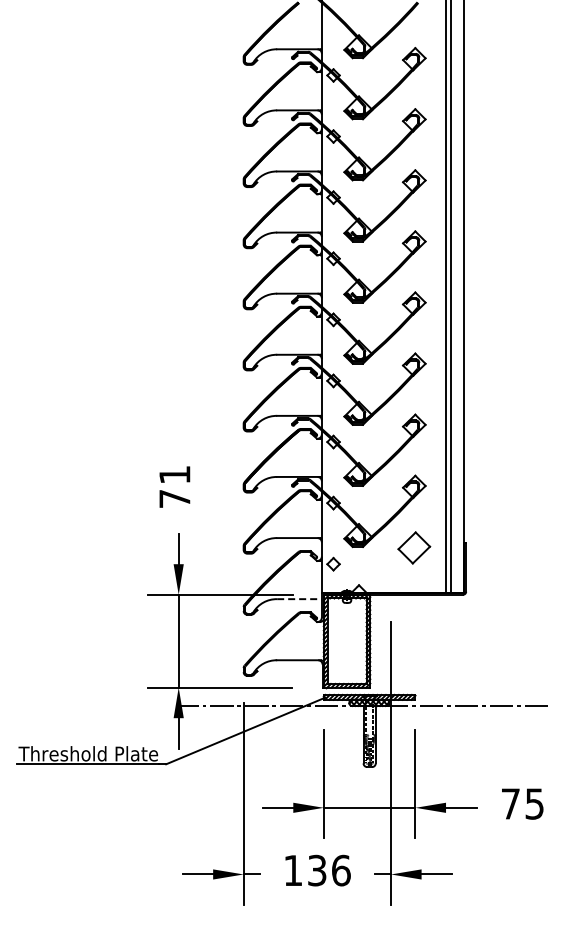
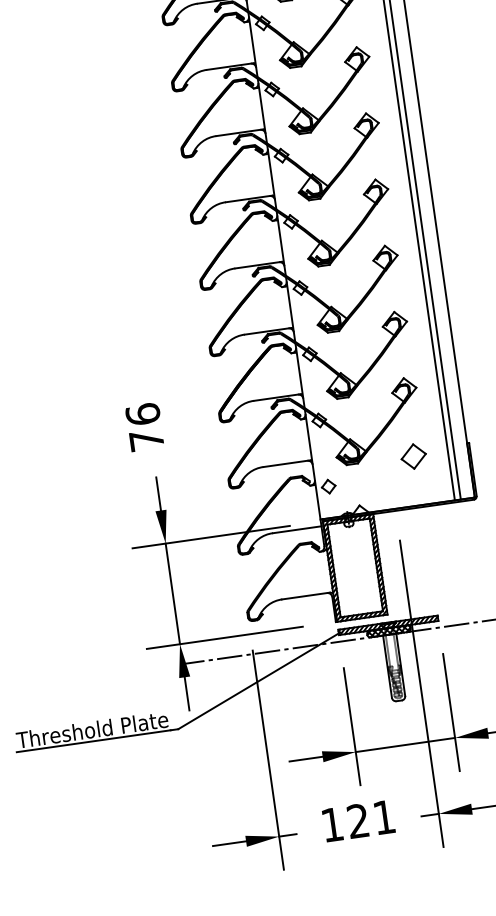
text: (174, 474) -> (142, 413), 71 -> 76
part: (414, 547) -> (413, 456), size x0.71
line: (300, 599) -> (298, 529), dashed -> solid
text: (329, 870) -> (371, 819), 136 -> 121

